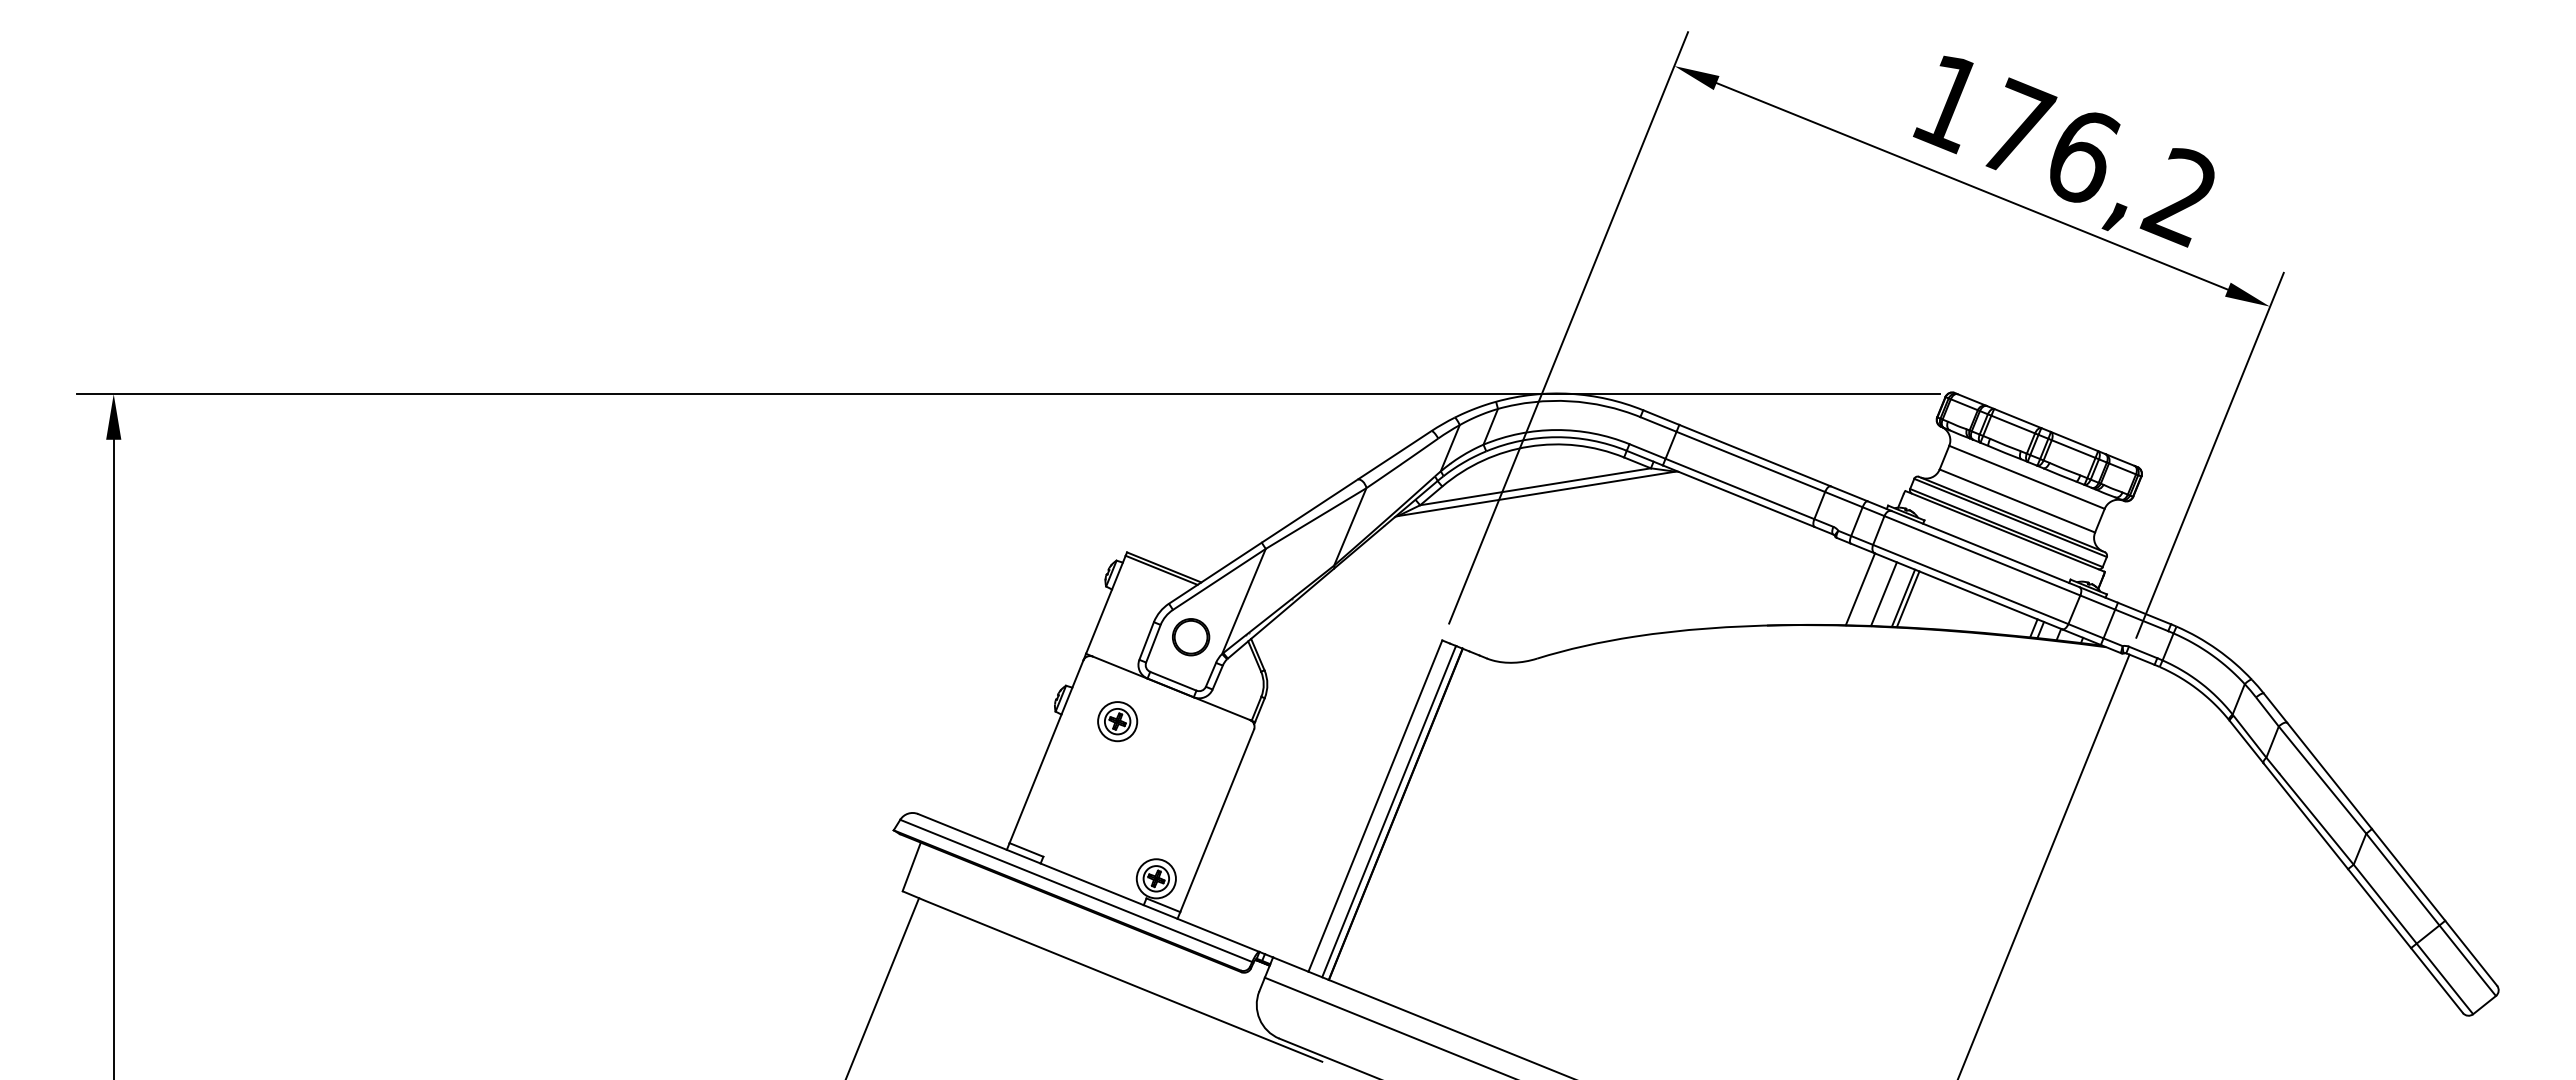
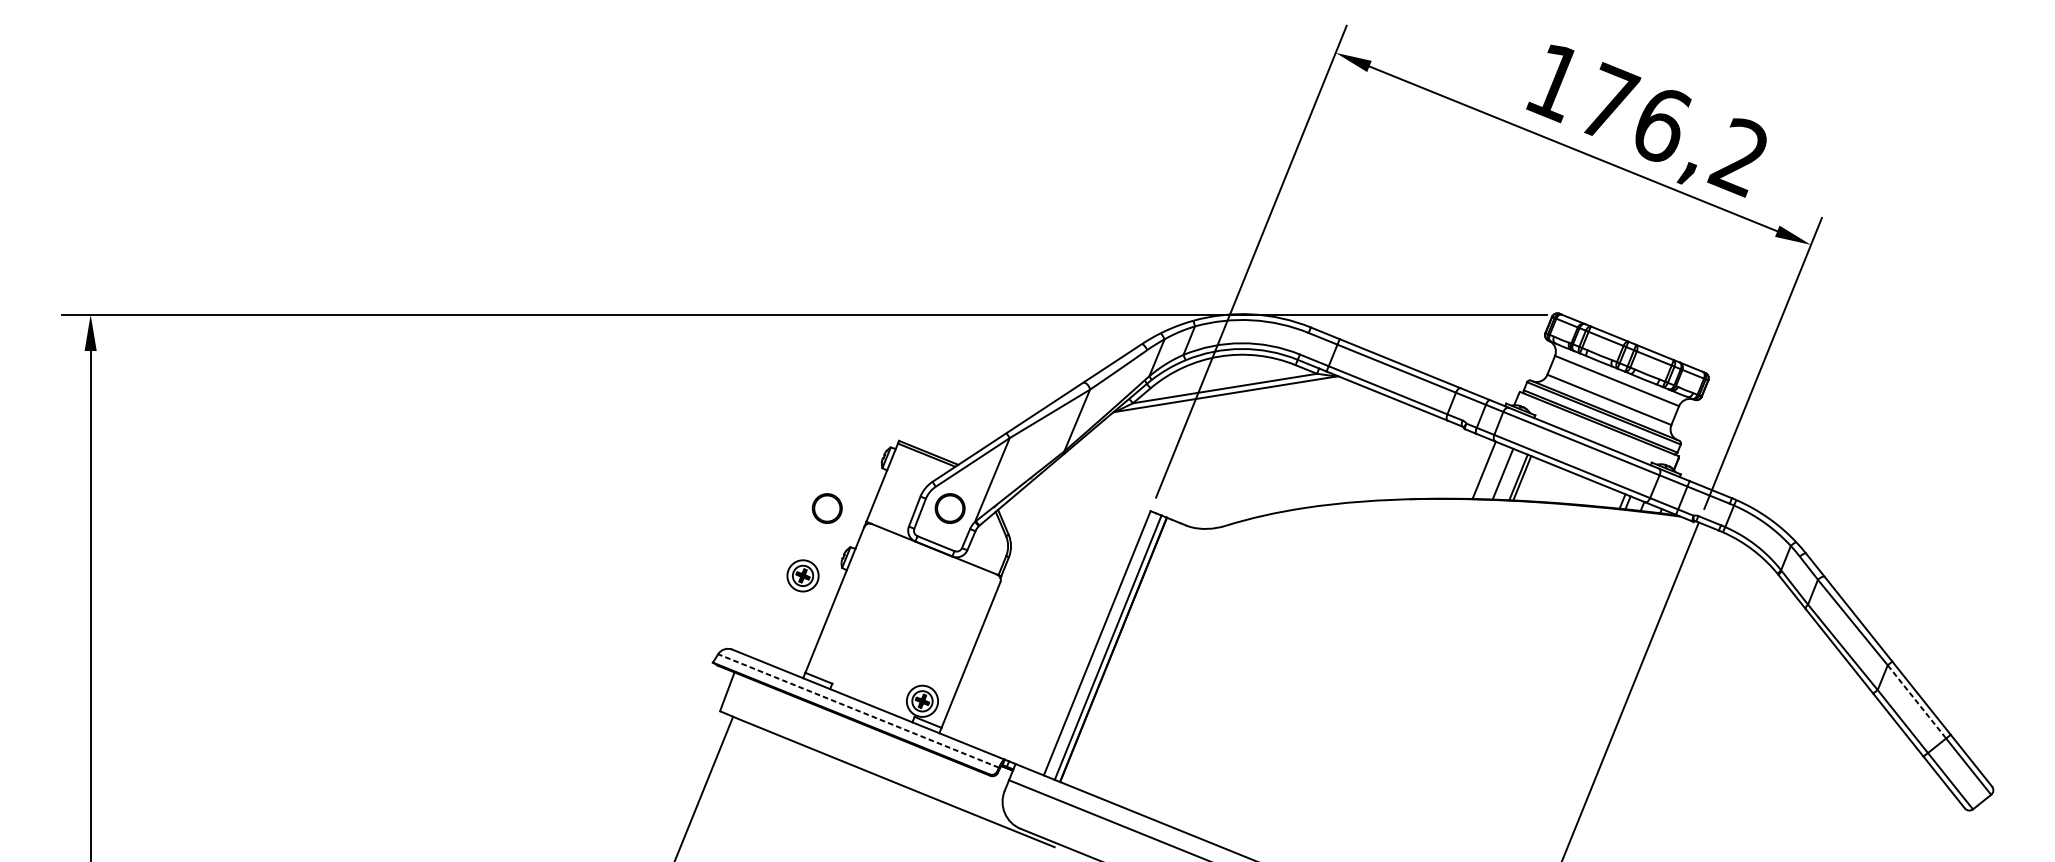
part: (1037, 637) -> (827, 508), added
part: (1117, 721) -> (802, 575), moved
line: (2402, 879) -> (1916, 701), solid -> dashed
line: (1076, 890) -> (858, 710), solid -> dashed

